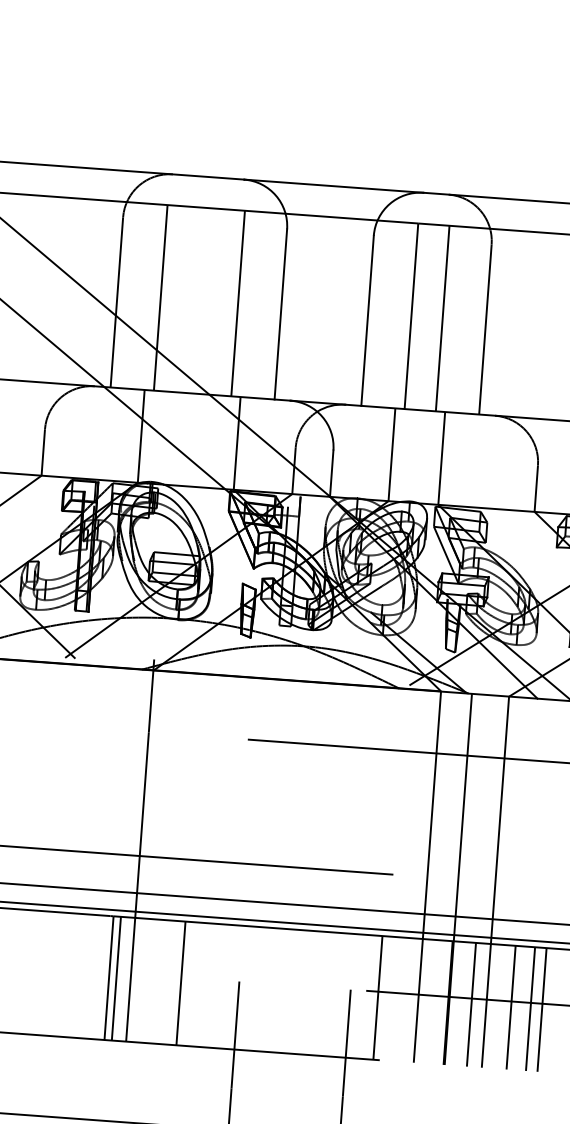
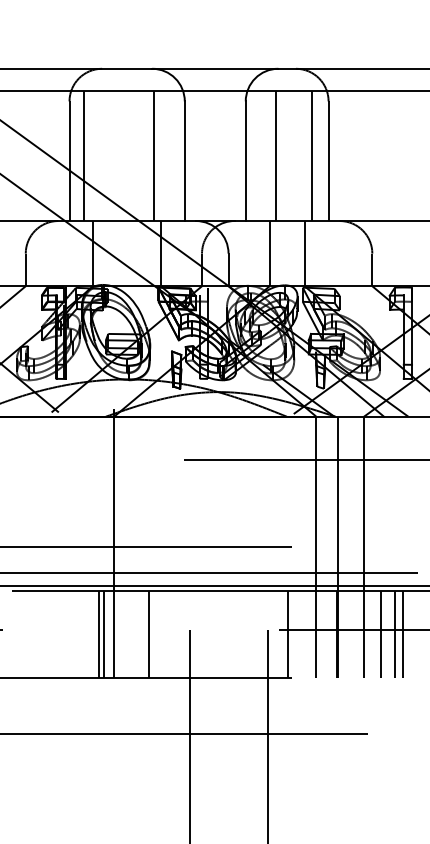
line: (160, 297) -> (83, 155), moved
line: (443, 318) -> (312, 155), moved
line: (471, 1003) -> (353, 633), removed

